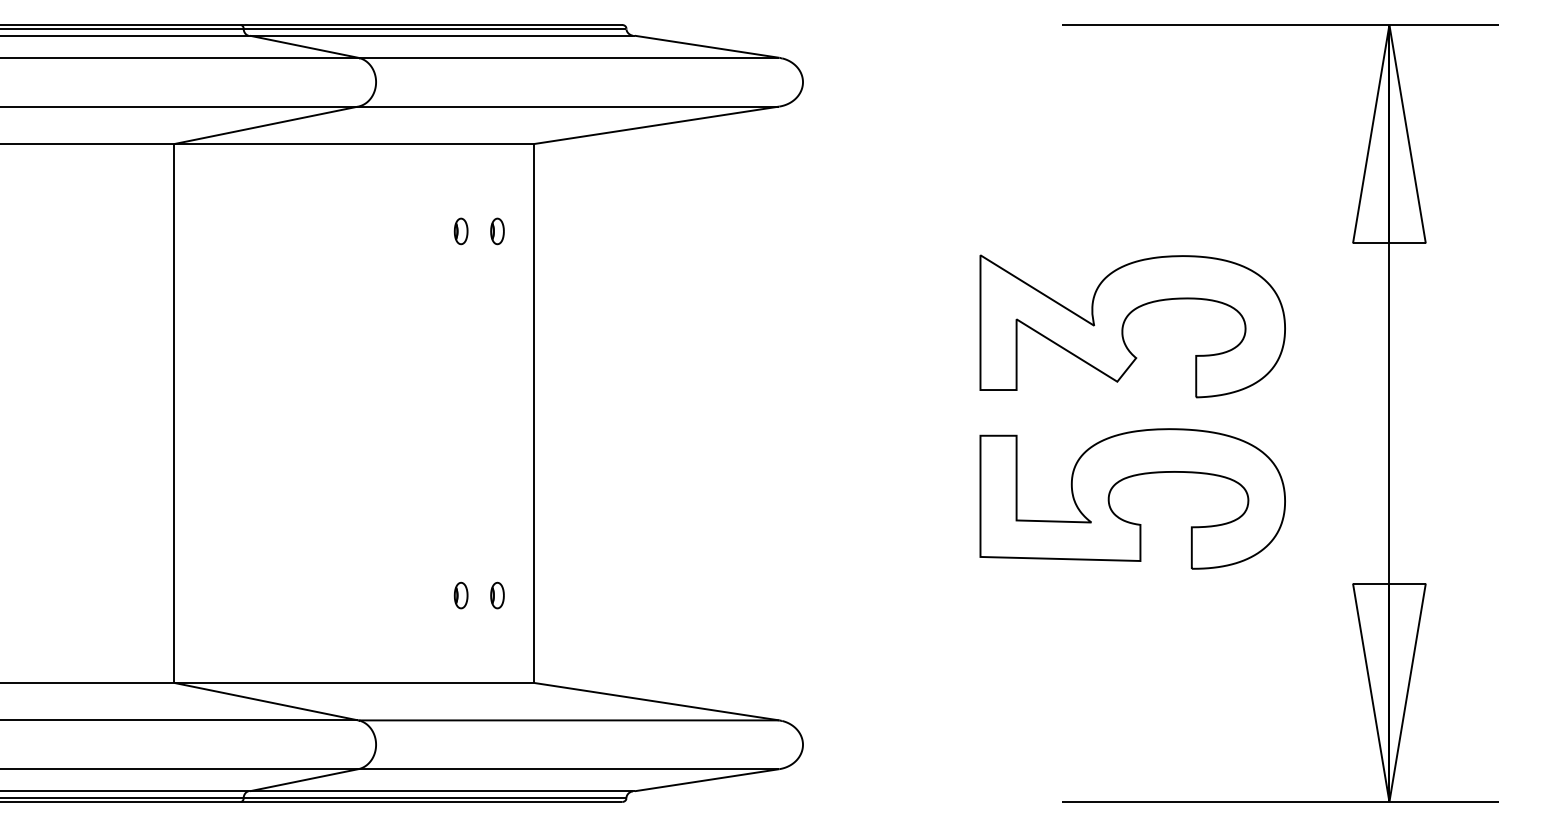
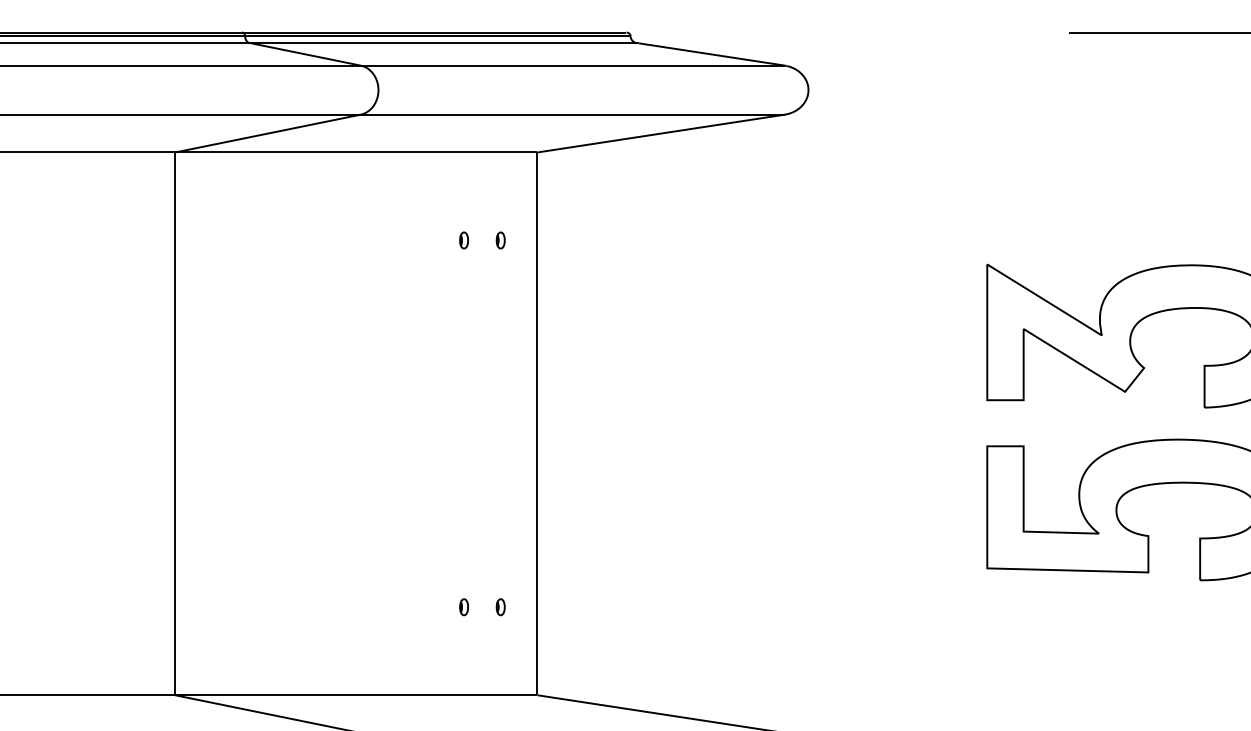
part: (460, 231) -> (463, 240), size x0.62
part: (497, 231) -> (500, 240), size x0.62
part: (460, 595) -> (463, 607), size x0.62
part: (497, 595) -> (500, 607), size x0.62

